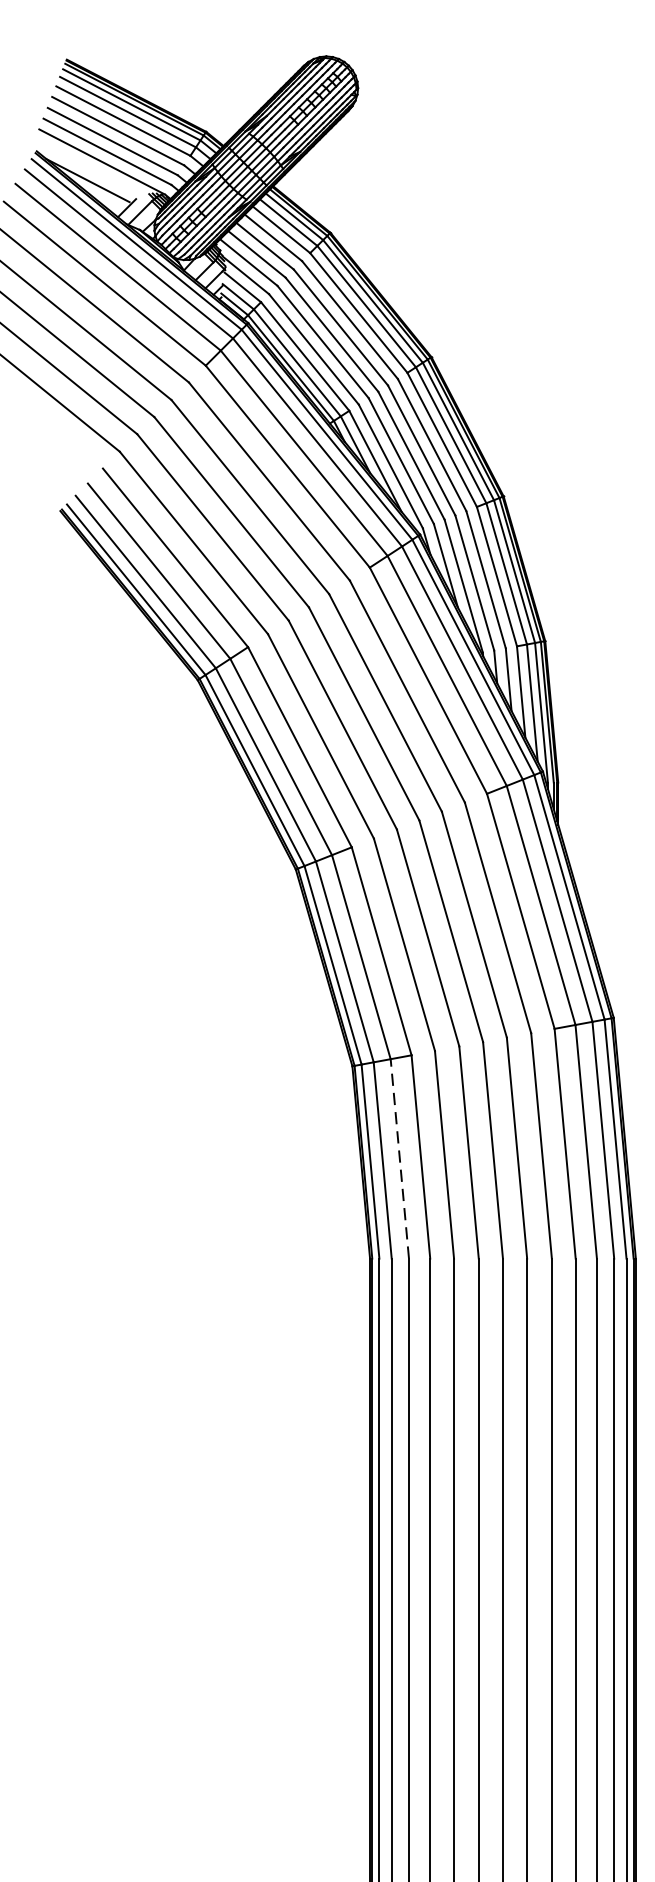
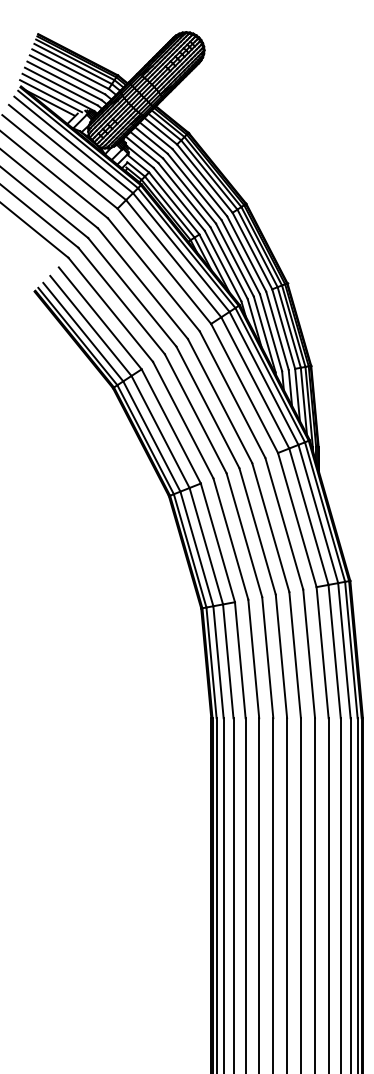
line: (90, 169) -> (51, 96), added
line: (400, 1157) -> (228, 660), dashed -> solid

